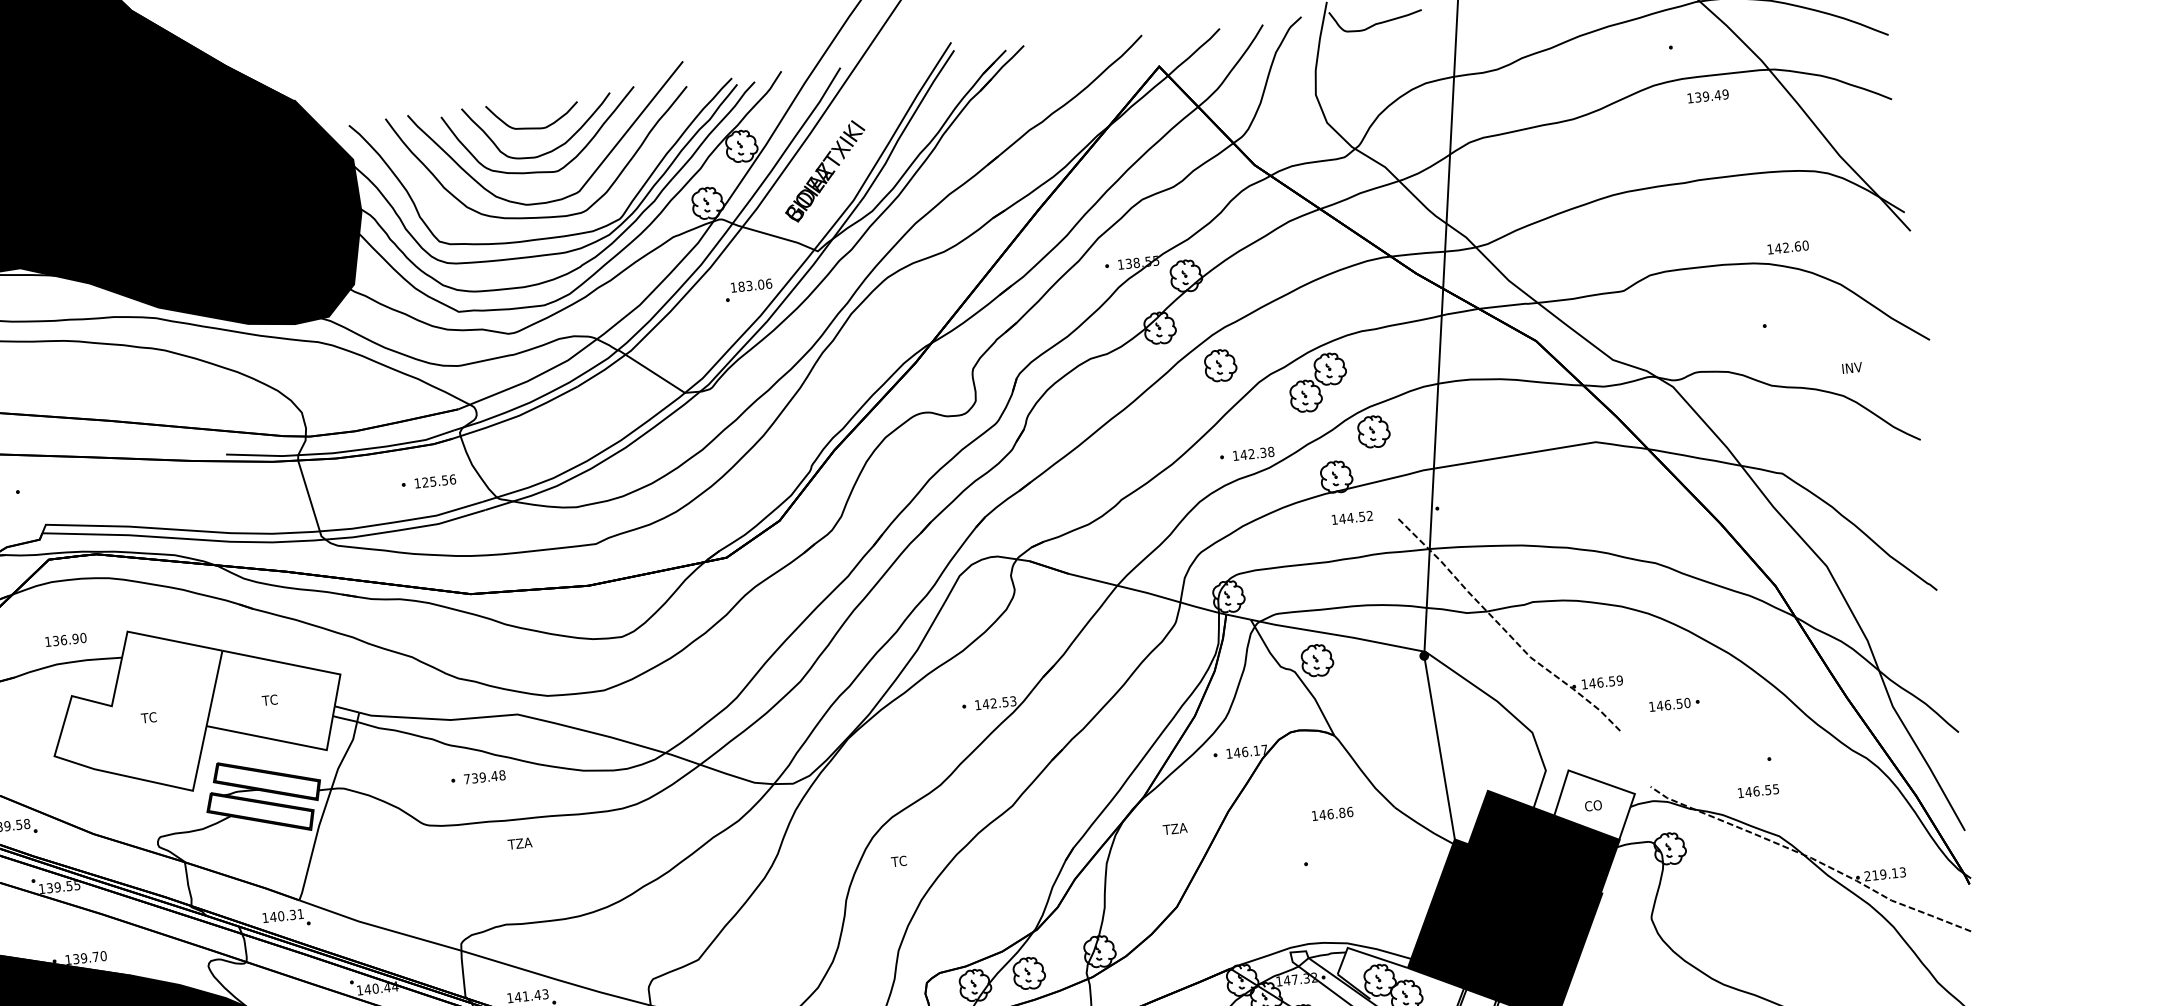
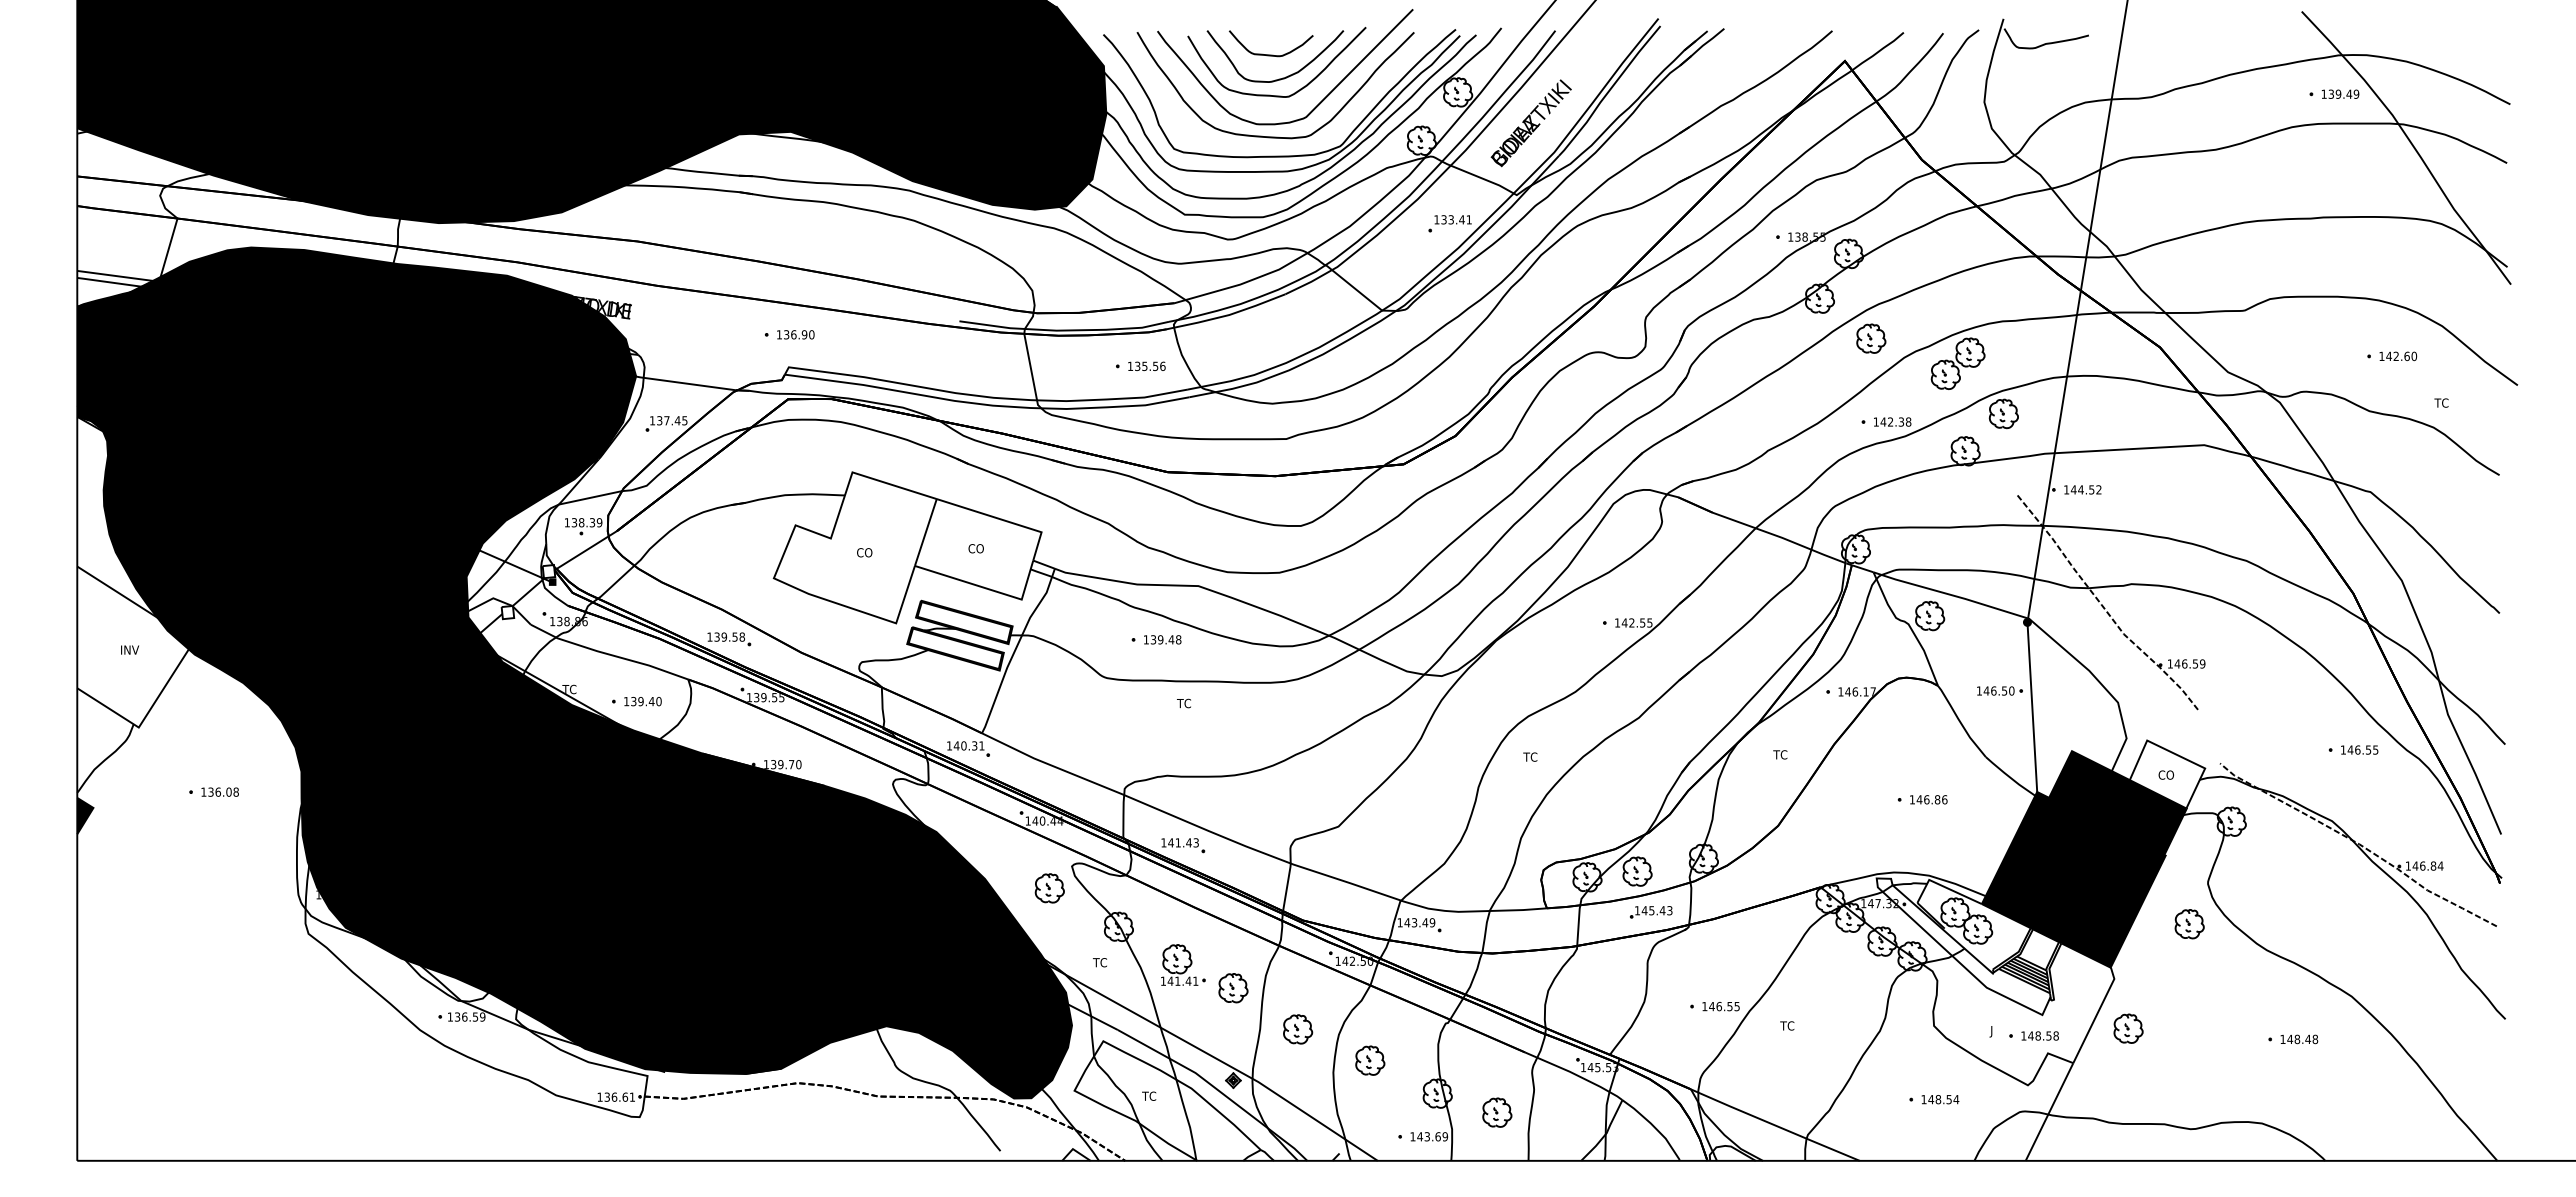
text: (1708, 95) -> (2340, 93), moved
text: (1788, 247) -> (2398, 356), moved
text: (755, 284) -> (1456, 219), 183.06 -> 133.41
text: (1851, 367) -> (2443, 402), INV -> TC
text: (425, 482) -> (1137, 366), 125.56 -> 135.56
text: (1351, 517) -> (2082, 489), moved
text: (65, 639) -> (795, 334), moved
text: (270, 699) -> (975, 548), TC -> CO
text: (1012, 700) -> (1649, 622), 142.53 -> 142.55
part: (1673, 703) -> (1999, 690), moved
text: (150, 717) -> (864, 552), TC -> CO
text: (466, 778) -> (1145, 639), 739.48 -> 139.48
text: (1758, 790) -> (2359, 749), moved
text: (1332, 813) -> (1928, 799), moved
text: (1178, 828) -> (1787, 754), TZA -> TC
text: (523, 843) -> (1191, 703), TZA -> TC
text: (1885, 873) -> (2424, 865), 219.13 -> 146.84
part: (1636, 965) -> (2189, 924), added

